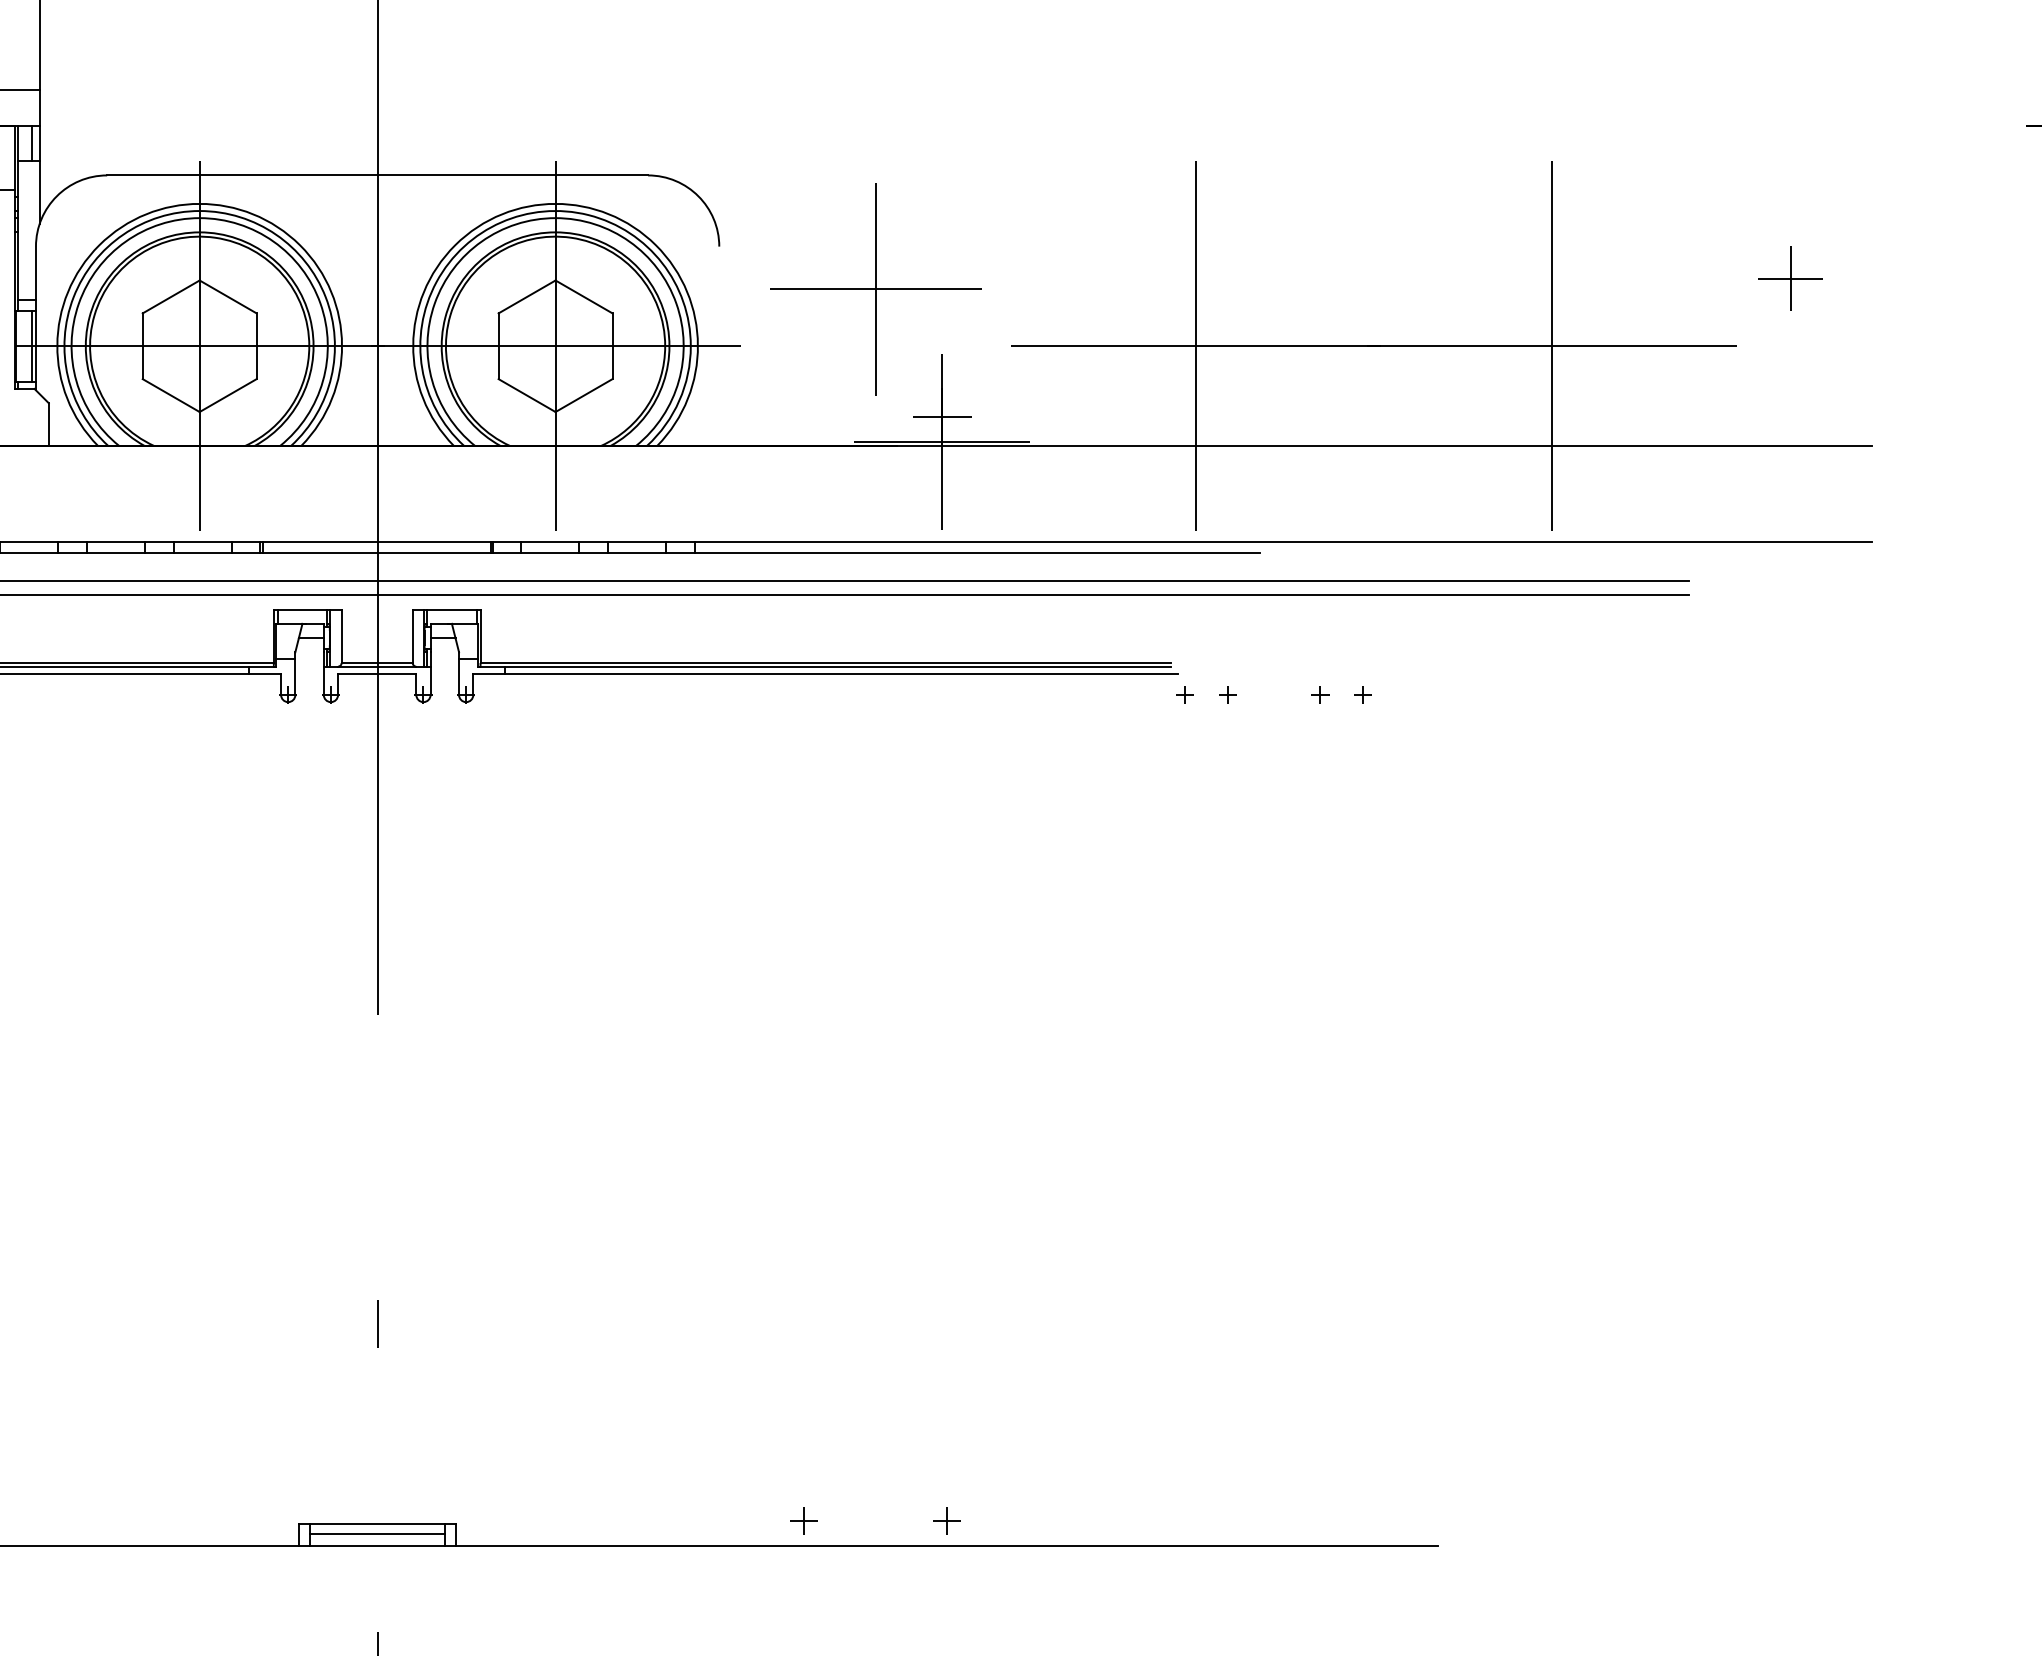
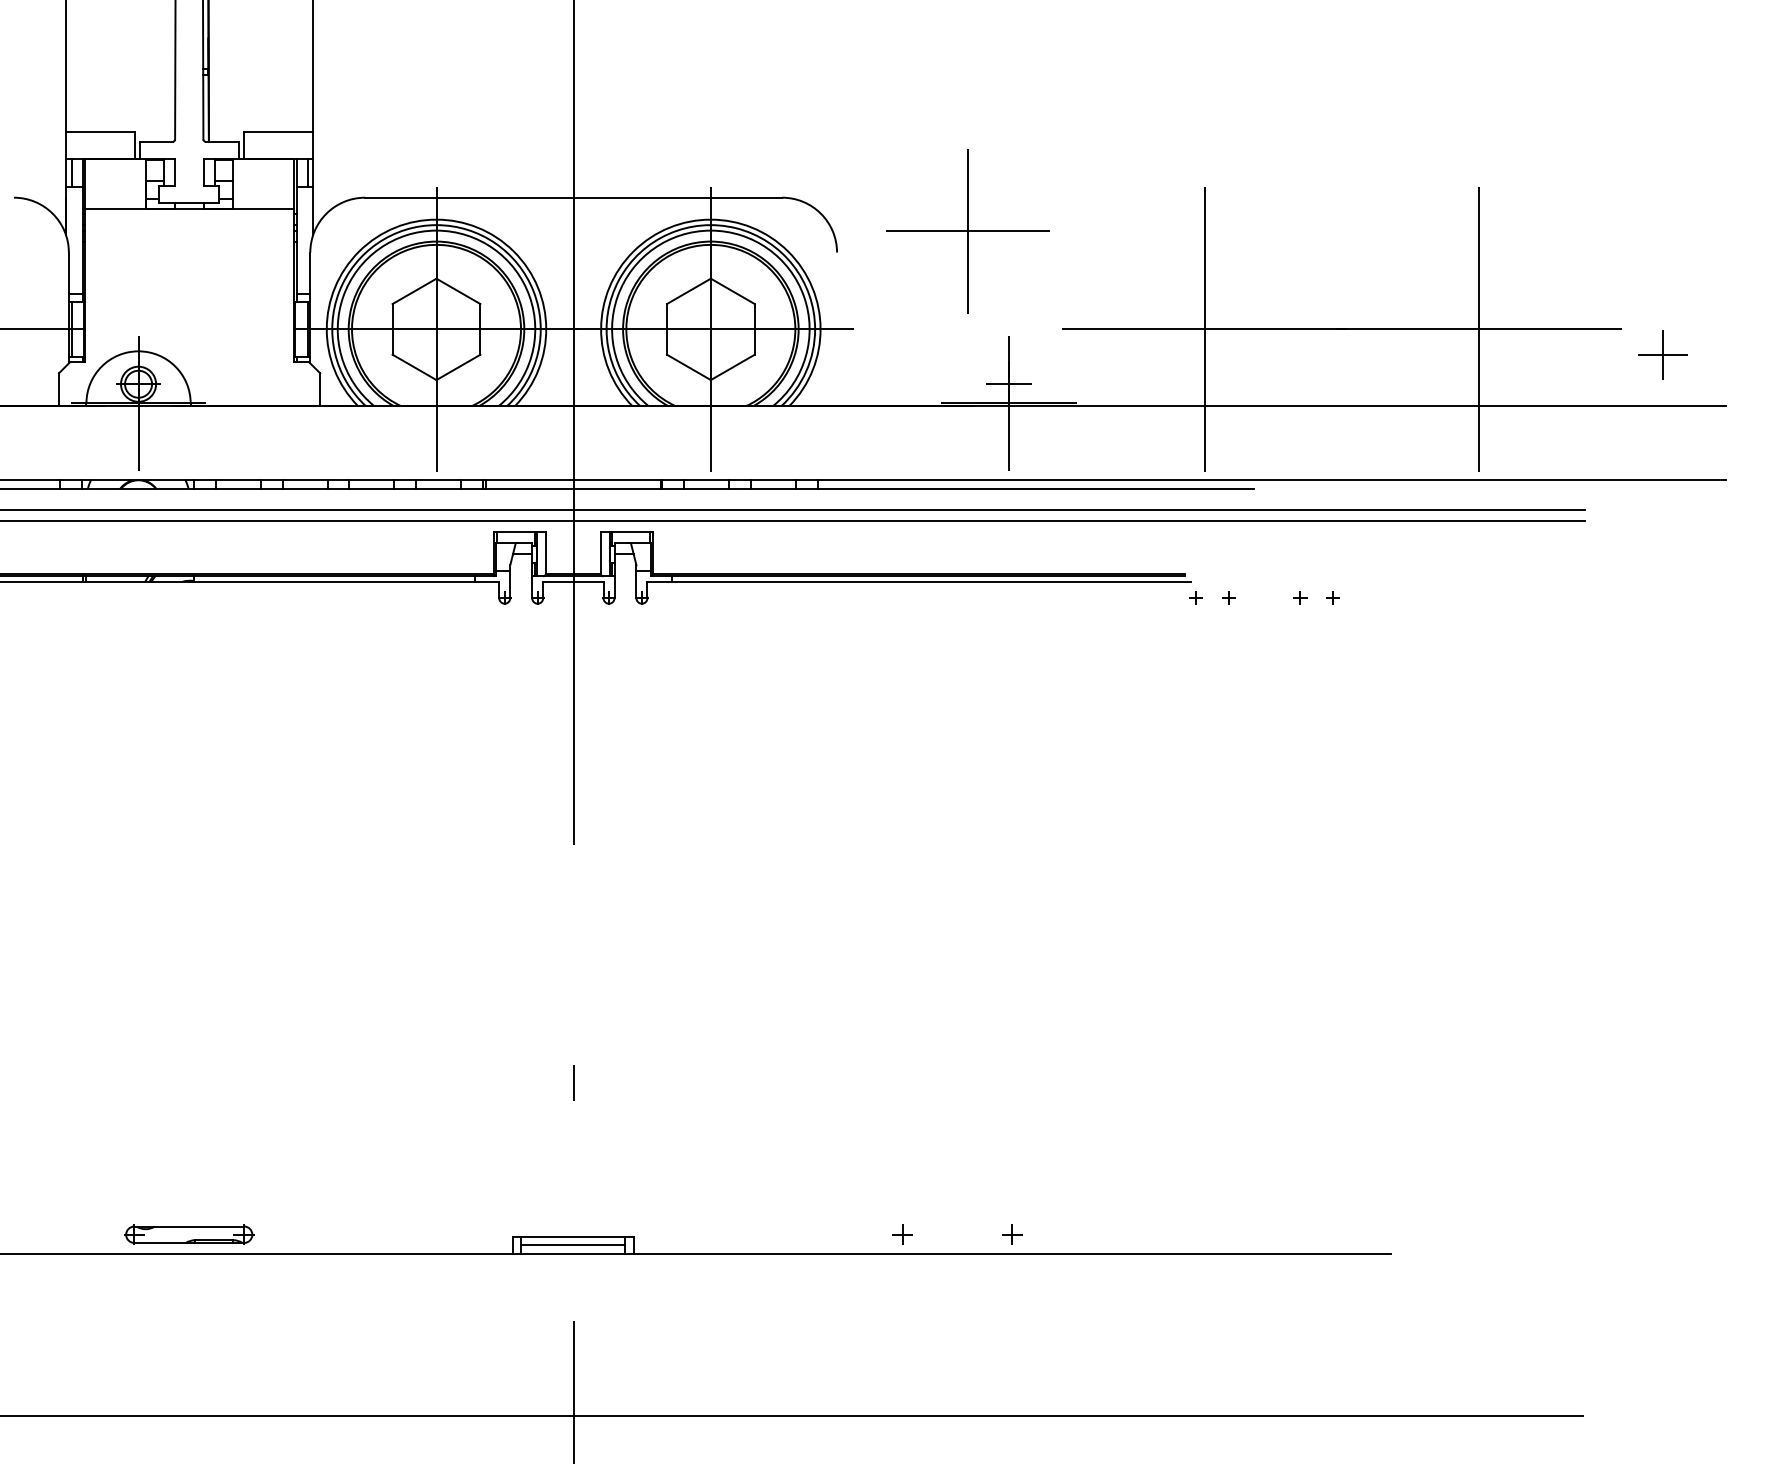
part: (1790, 277) -> (1662, 354), moved
part: (875, 289) -> (967, 231), moved

